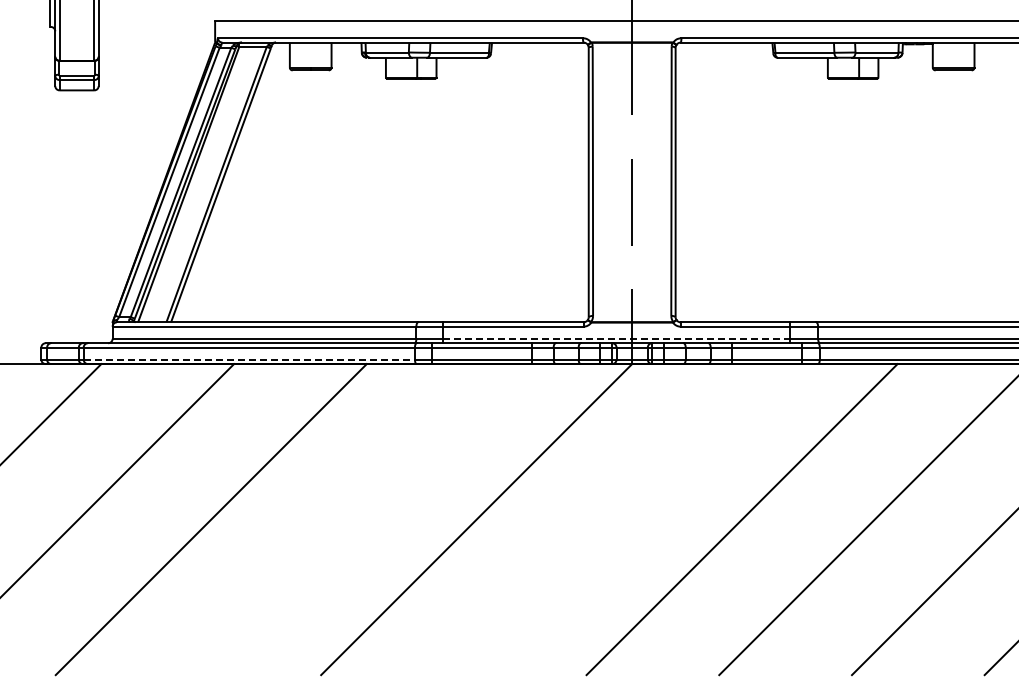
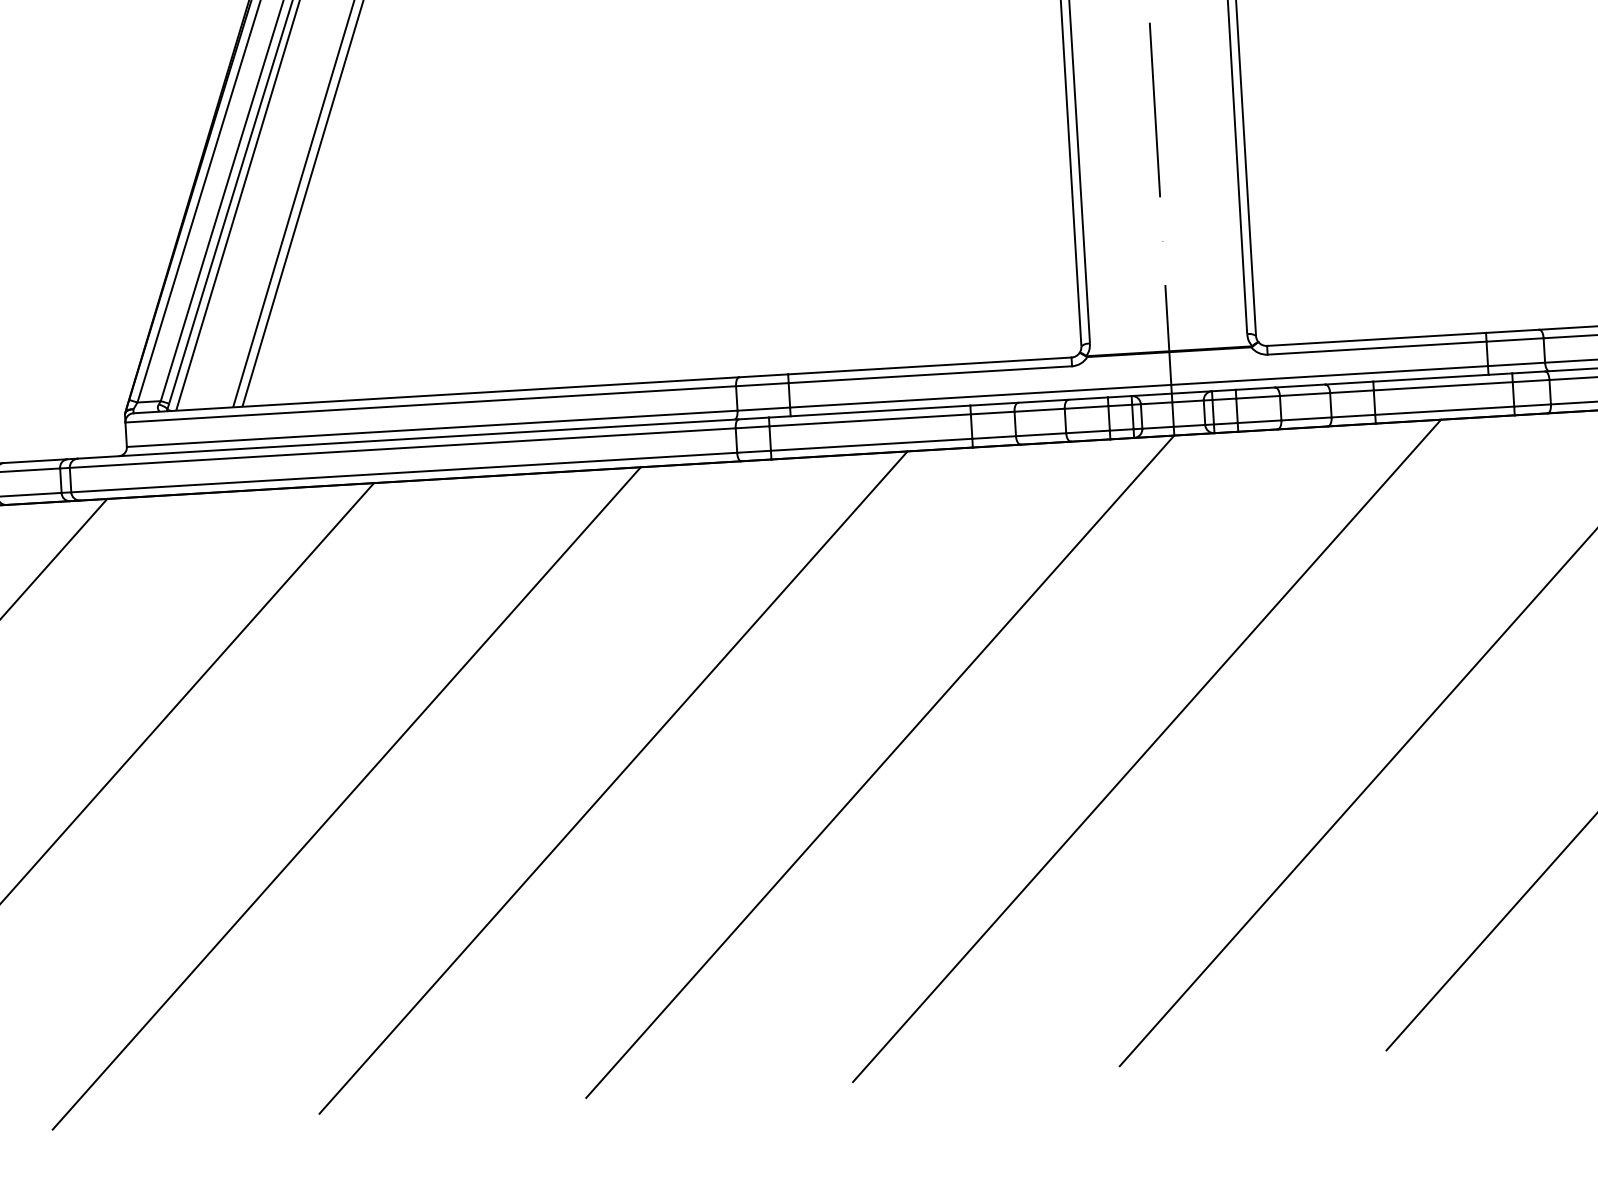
line: (616, 338) -> (1139, 386), dashed -> solid
line: (249, 359) -> (404, 472), dashed -> solid
line: (343, 519) -> (612, 782), added
line: (608, 519) -> (1145, 750), added

